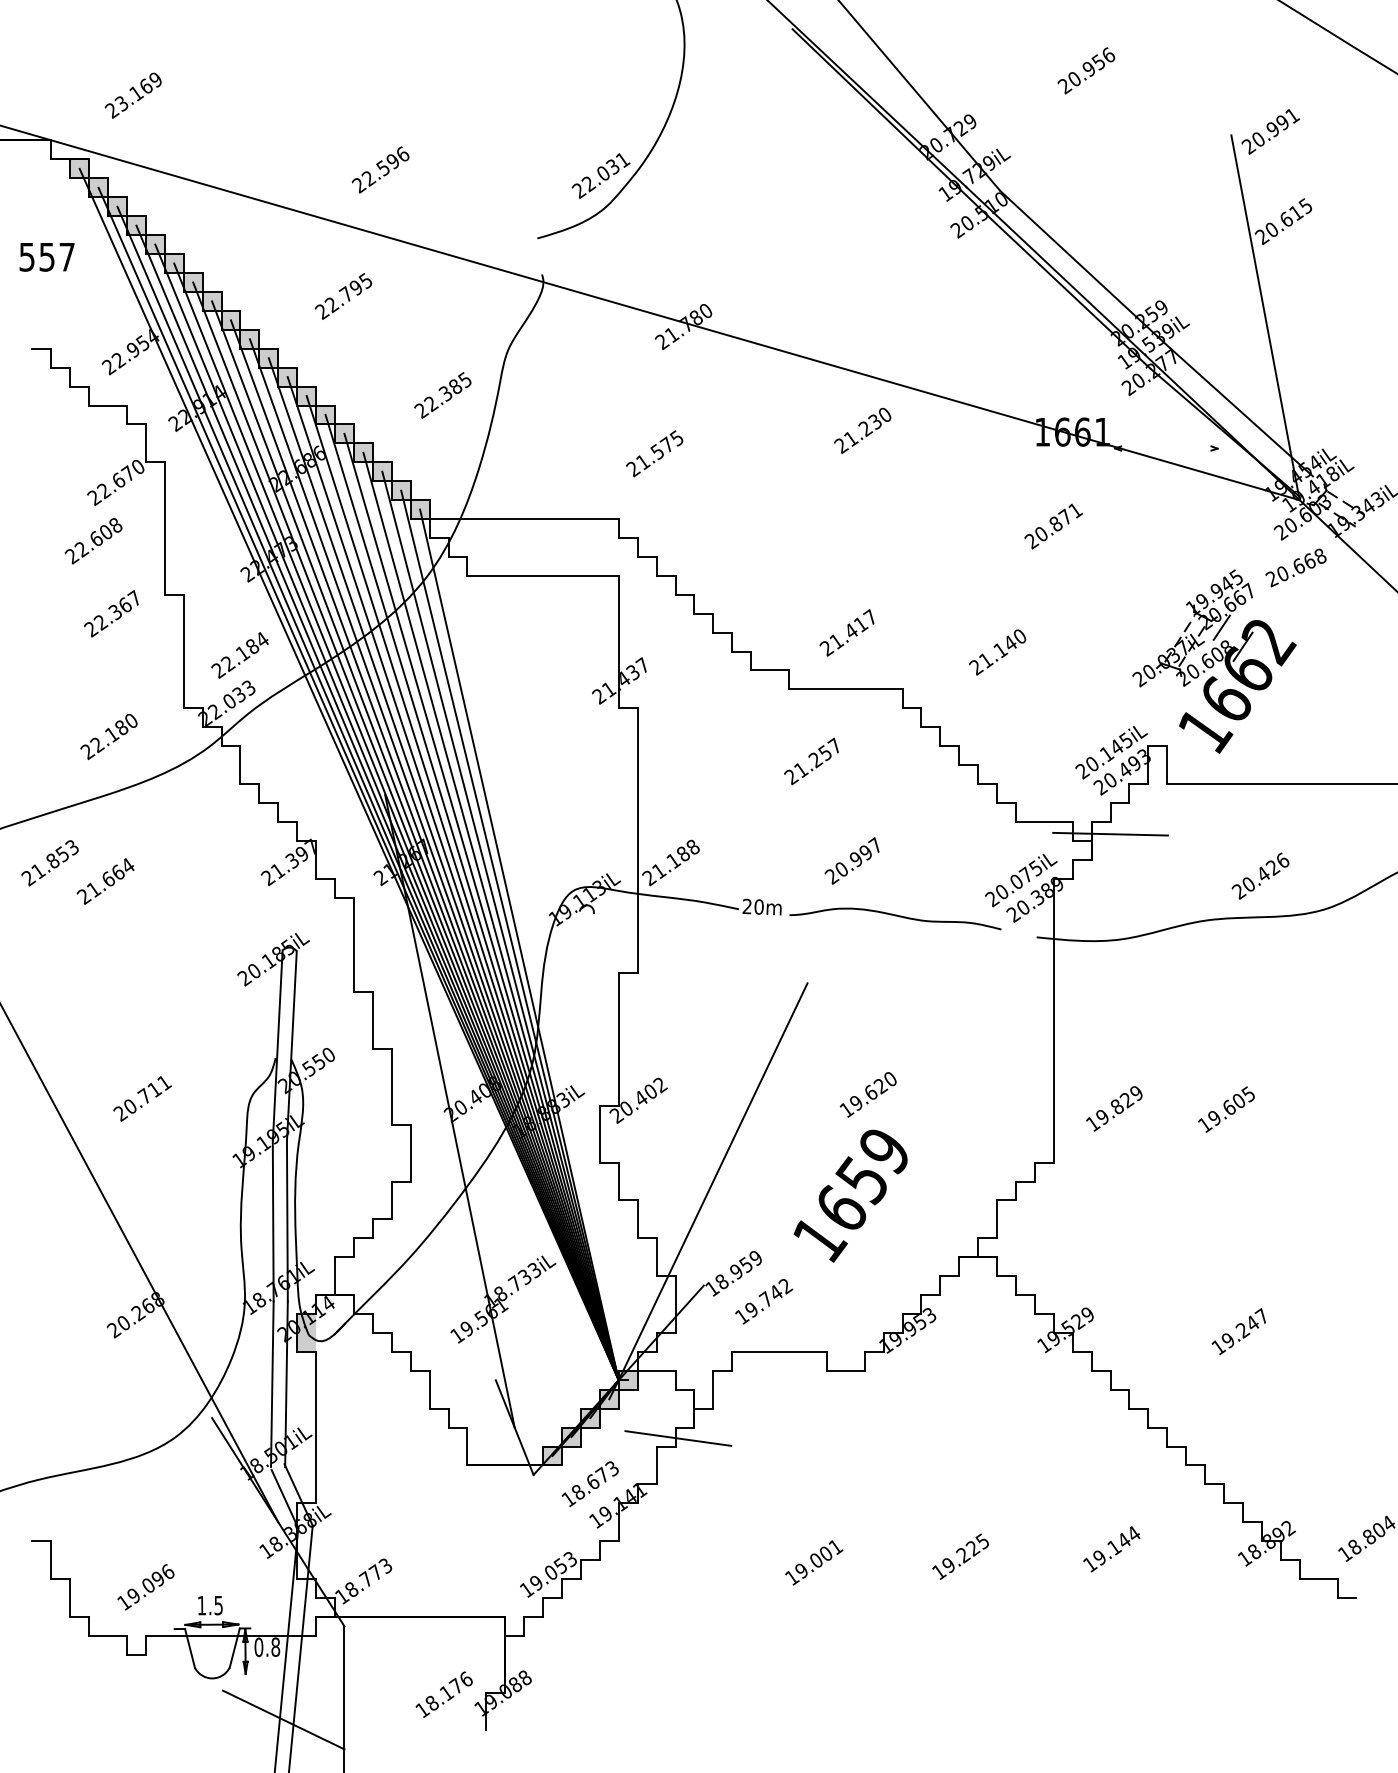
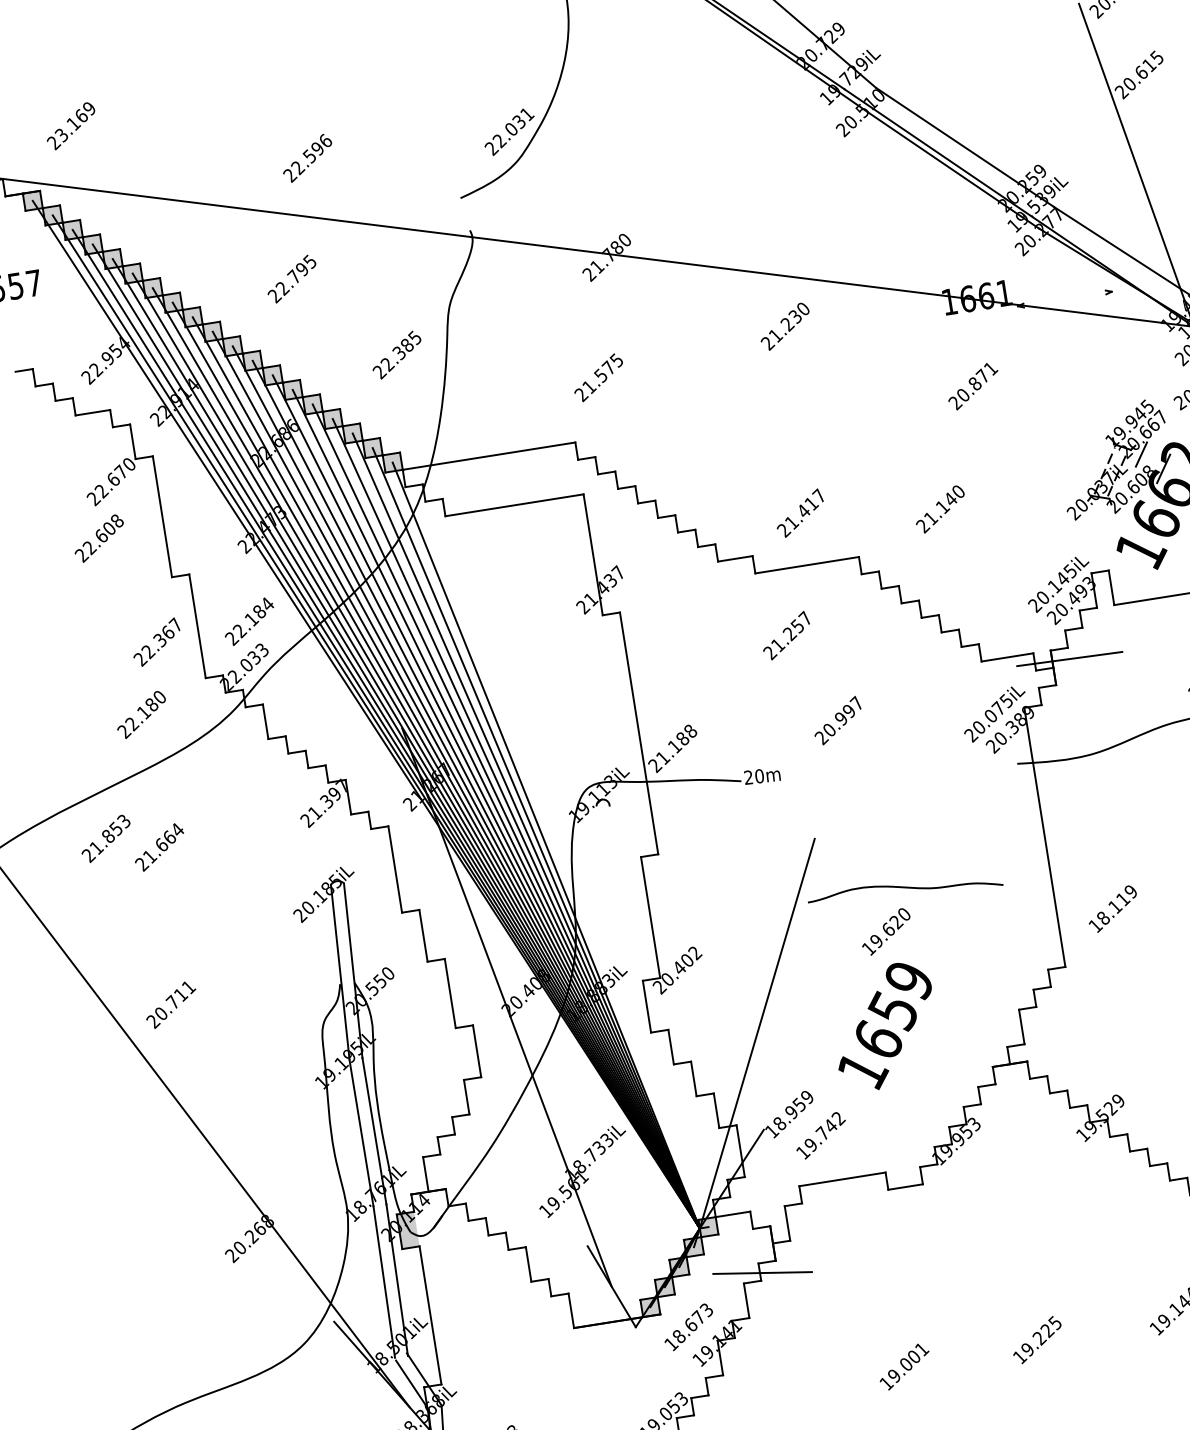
text: (111, 613) -> (156, 642), moved
curve: (895, 916) -> (904, 888), moved
text: (142, 1098) -> (171, 1004), moved
text: (1115, 1108) -> (1113, 908), 19.829 -> 18.119

